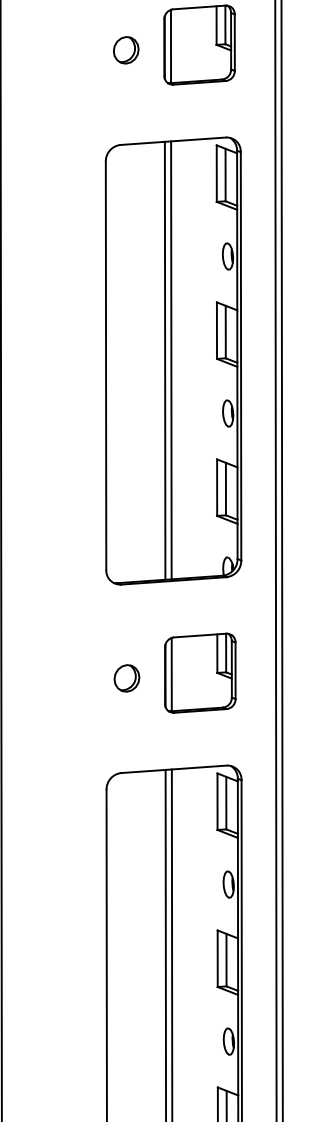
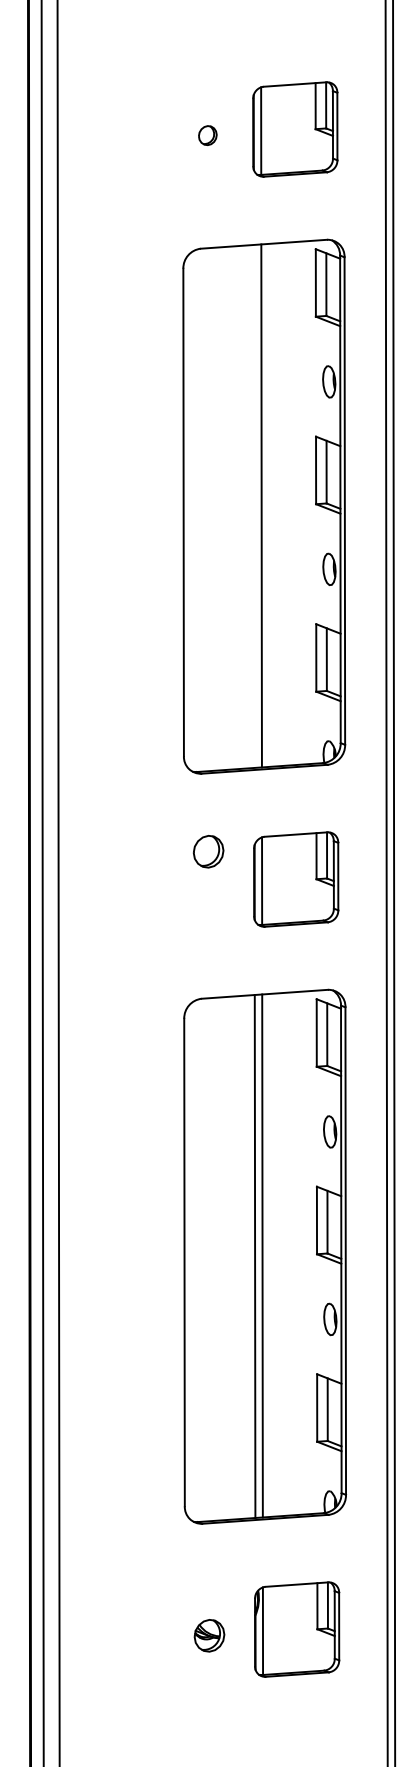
part: (126, 50) -> (207, 135), size x0.6
line: (164, 360) -> (253, 505), removed
part: (126, 678) -> (208, 851), moved

